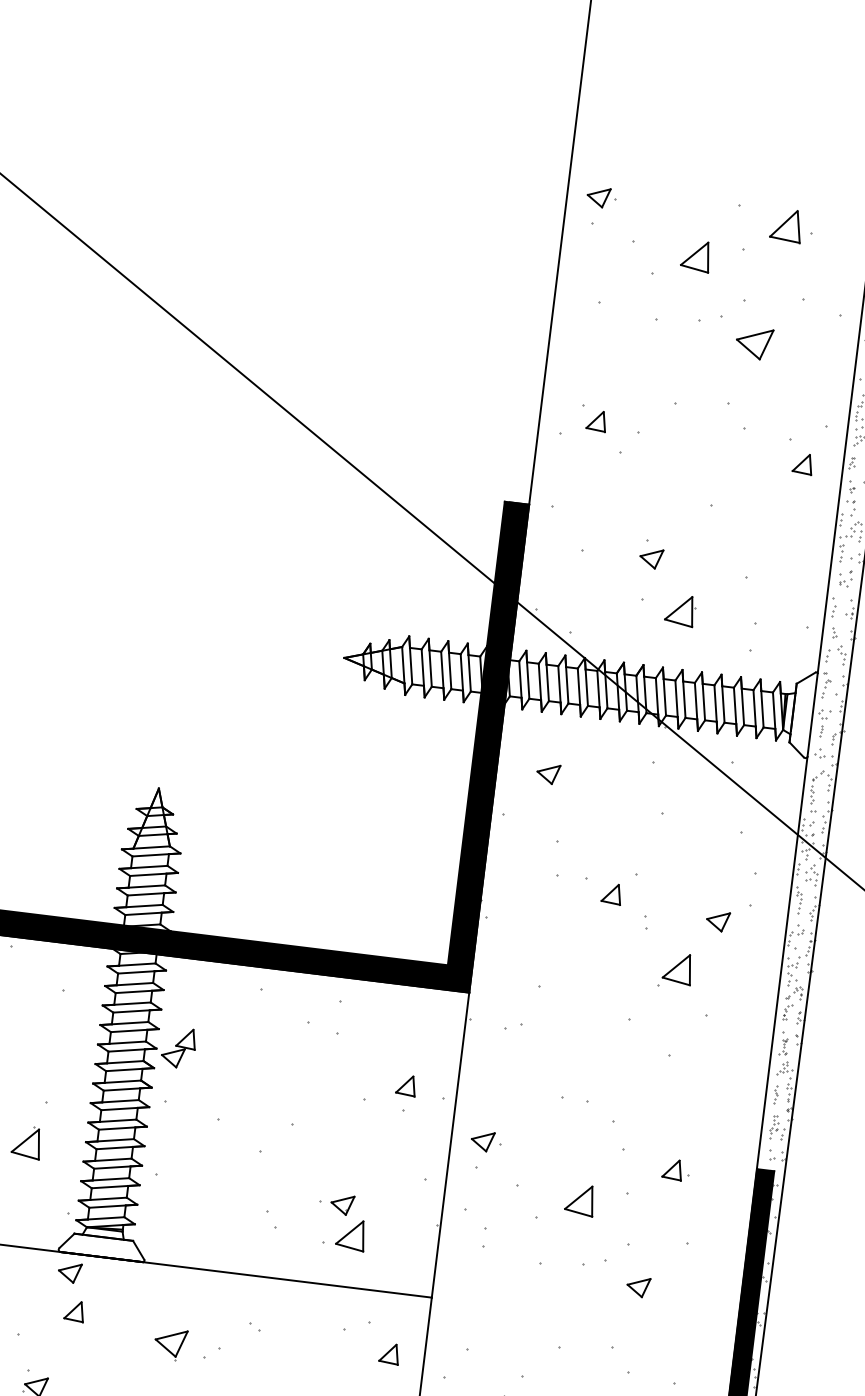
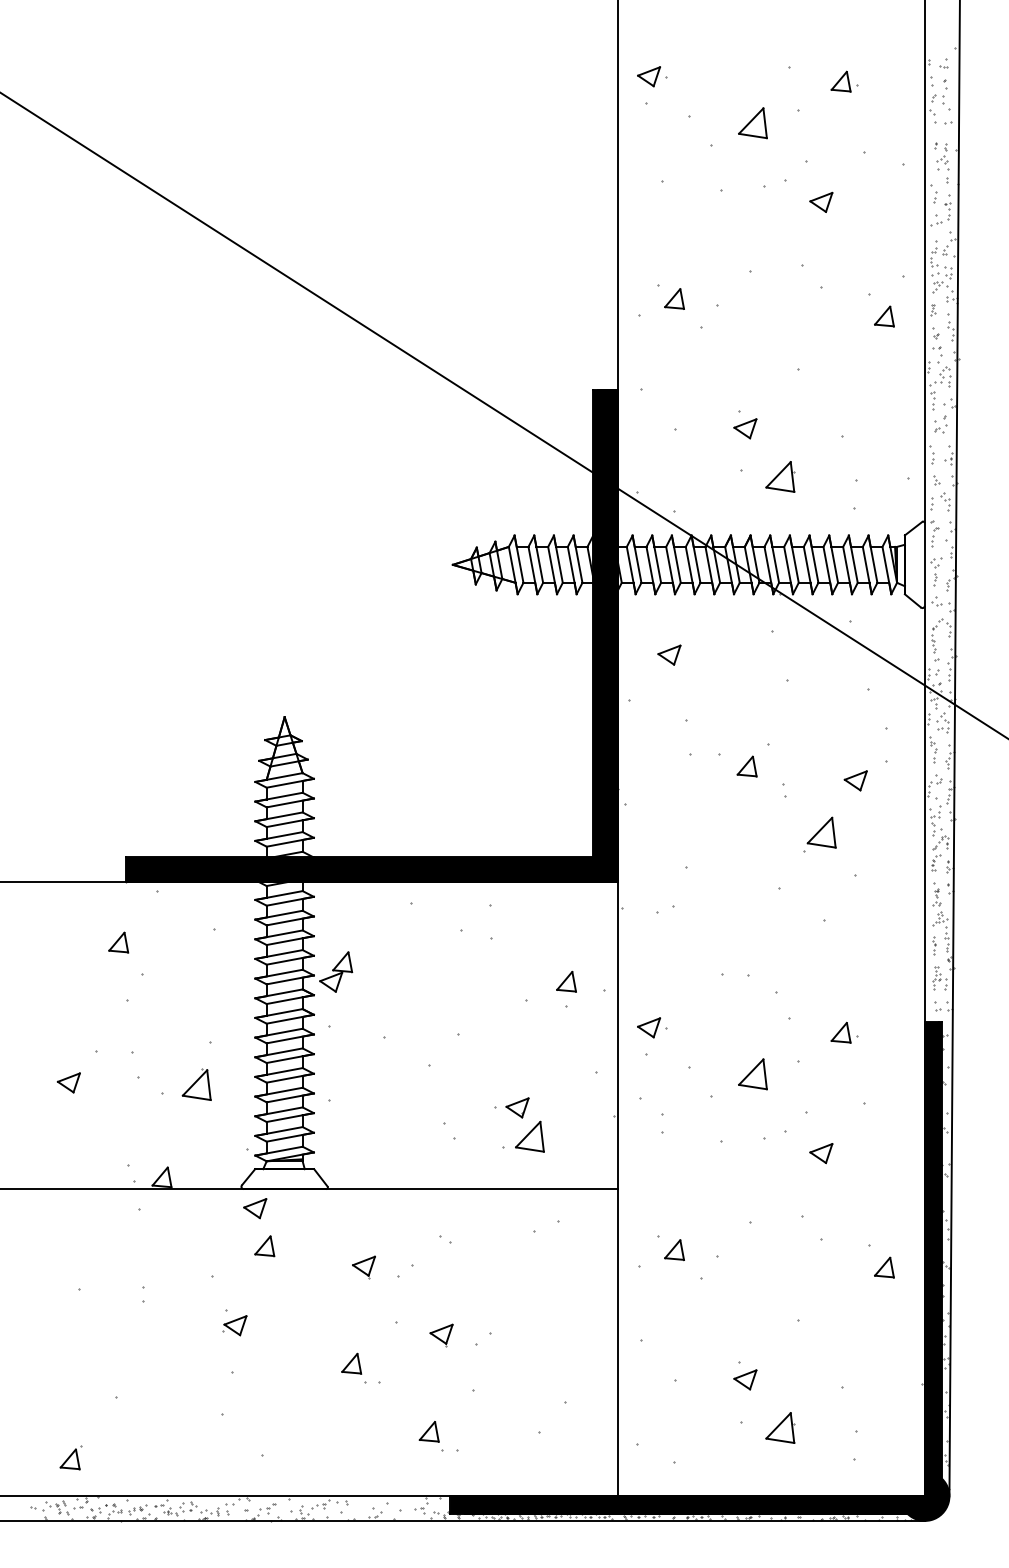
part: (792, 225) -> (844, 81), size x0.62
part: (754, 342) -> (821, 201), size x0.62
part: (170, 1344) -> (363, 1267), size x0.71
part: (389, 1354) -> (674, 1250), moved

